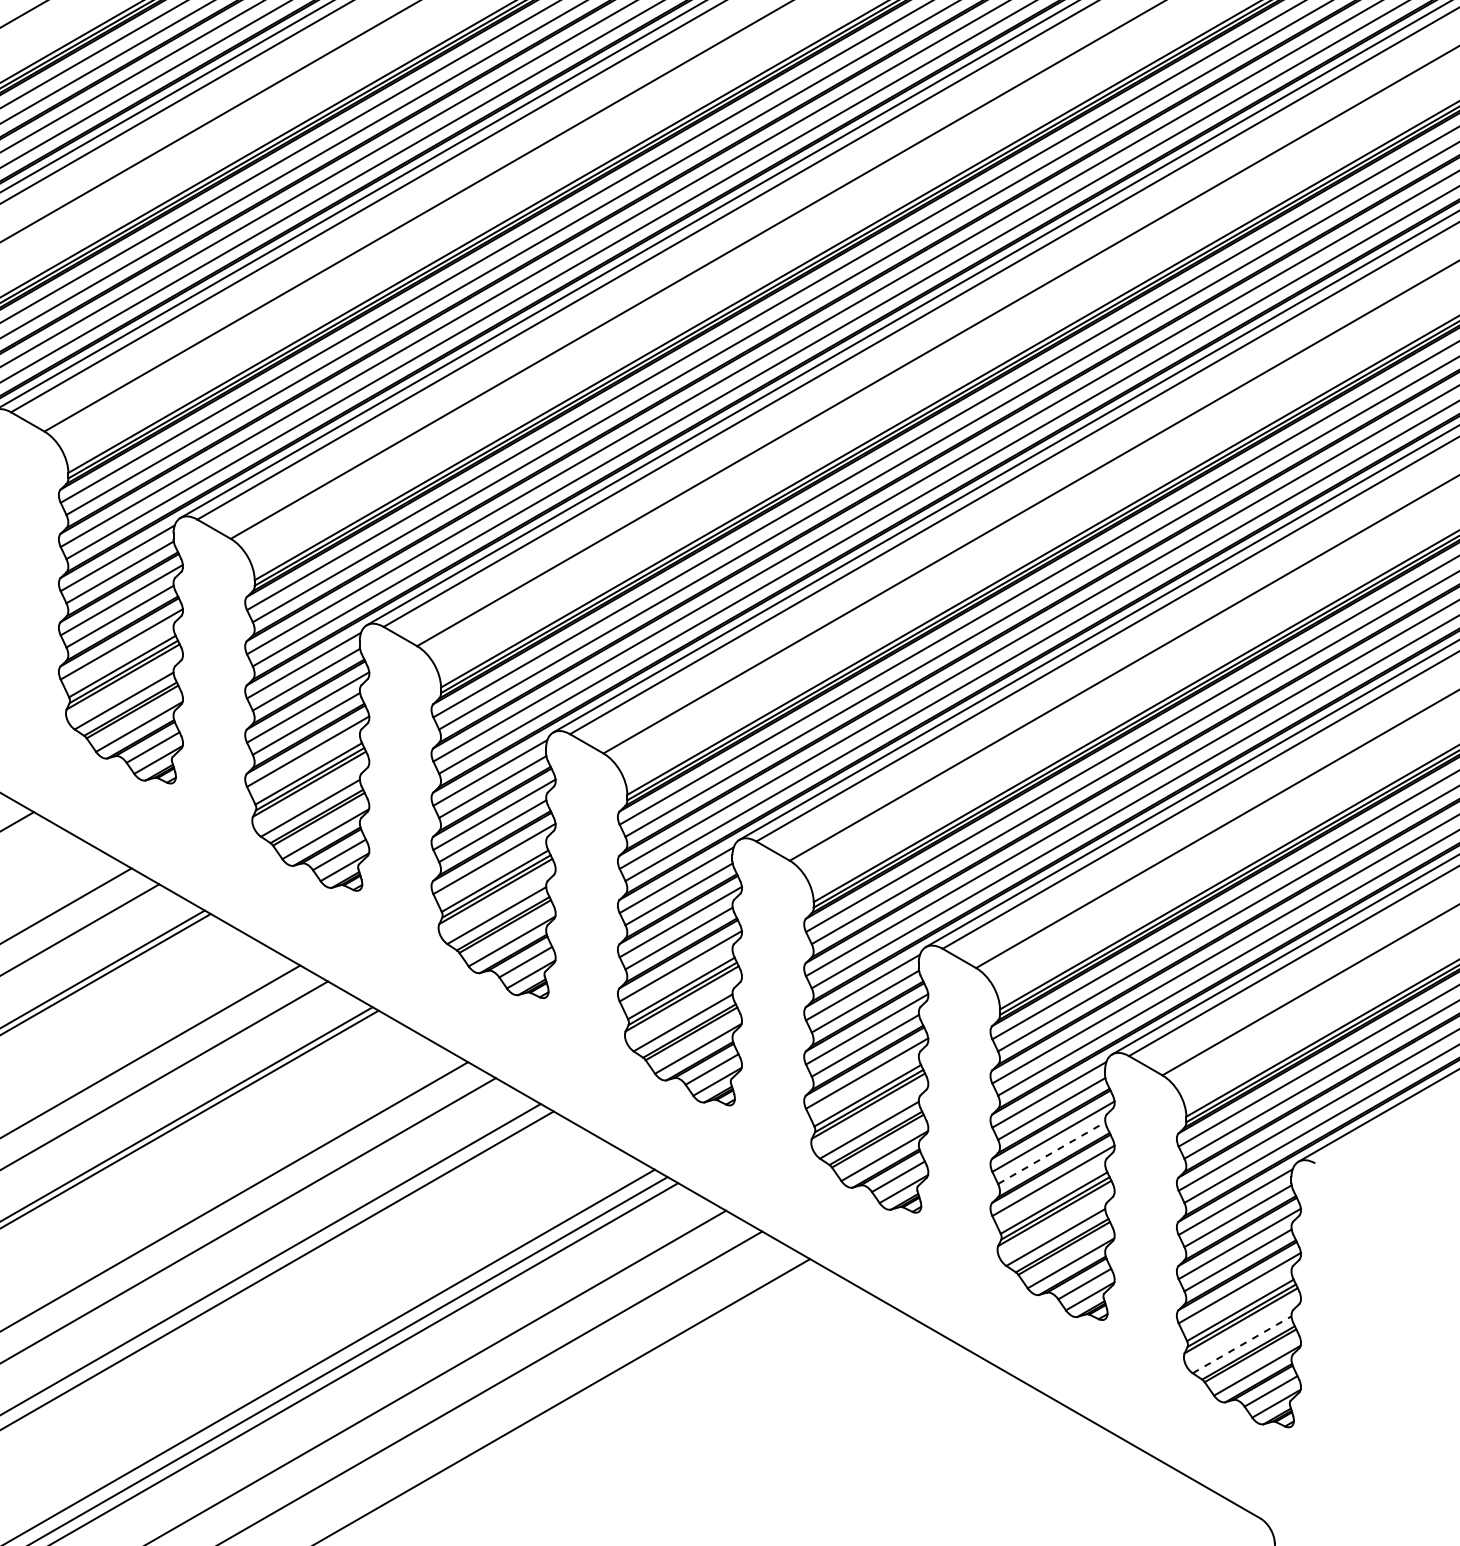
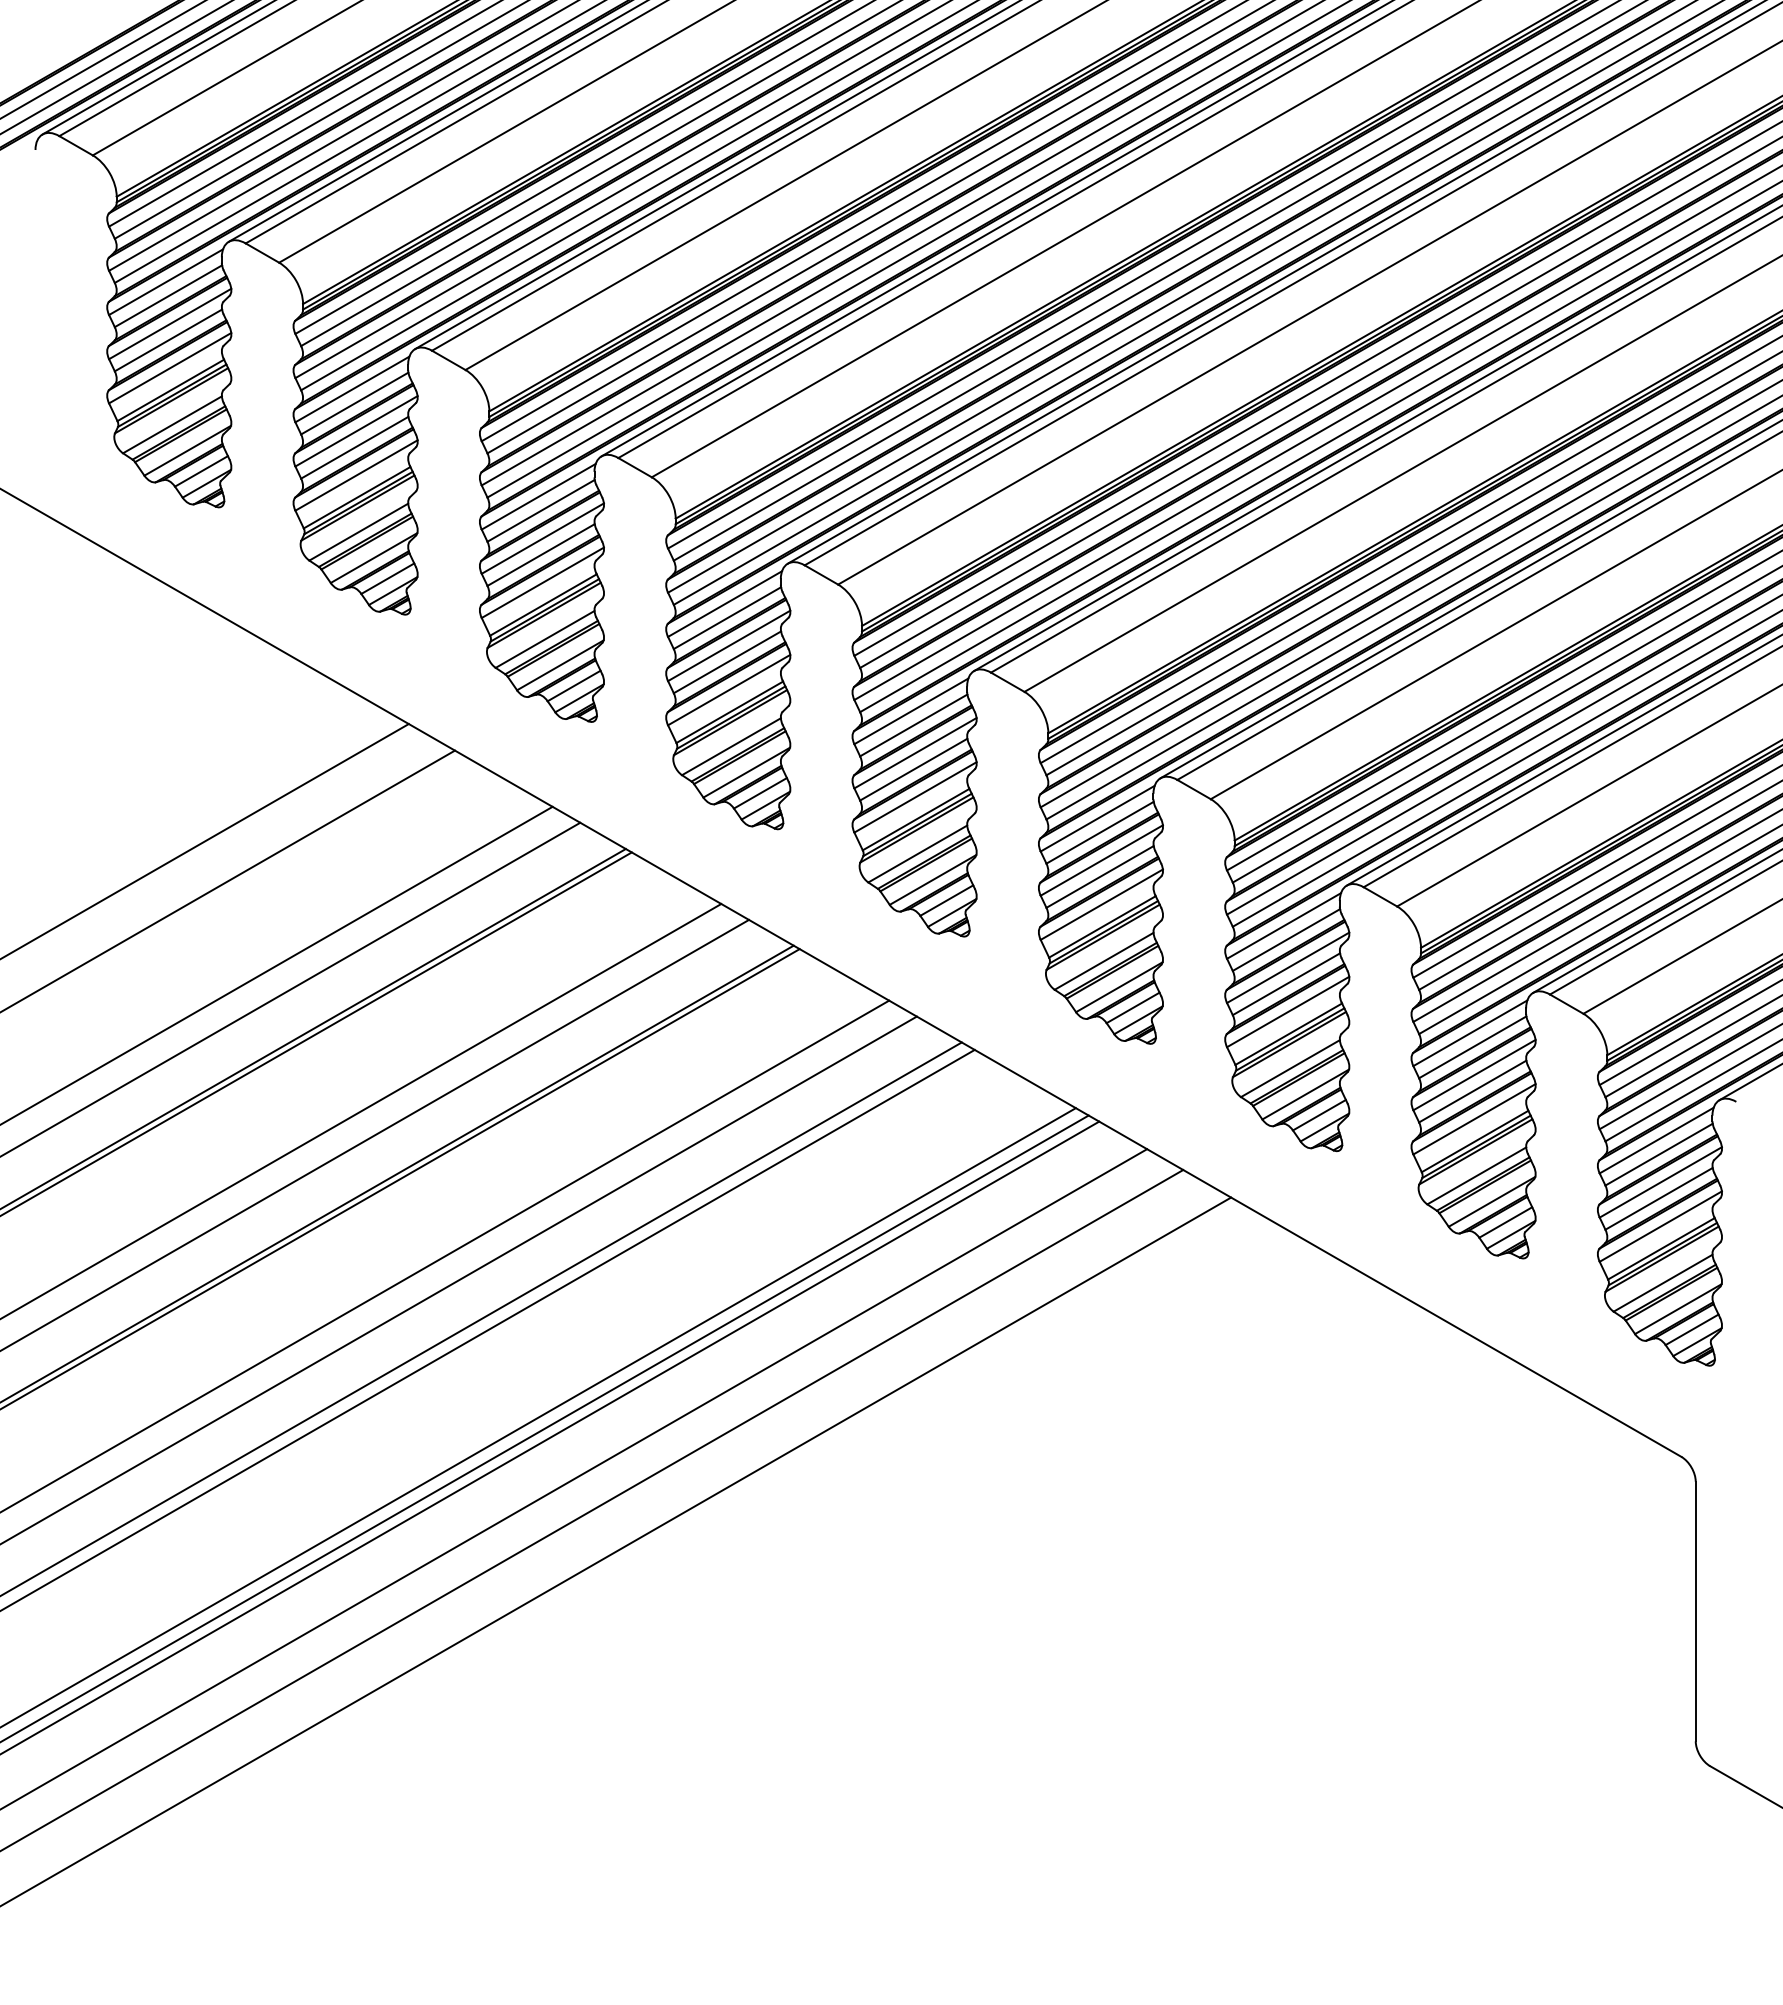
line: (1051, 1153) -> (1472, 1091), dashed -> solid
line: (1242, 1344) -> (1663, 1282), dashed -> solid

